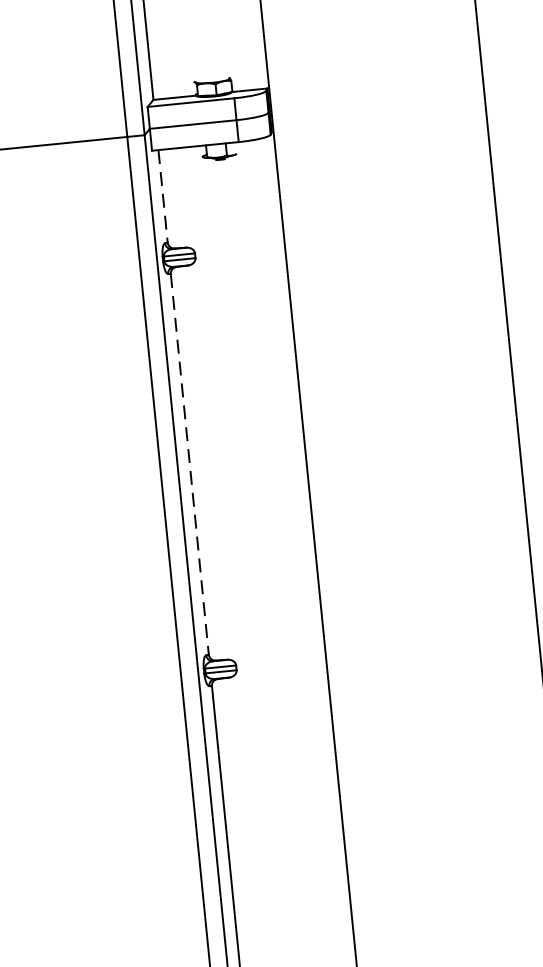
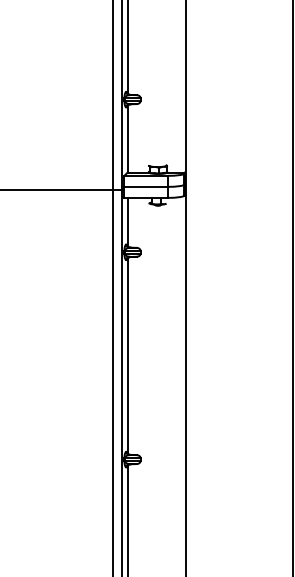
line: (162, 197) -> (127, 221), dashed -> solid
line: (189, 463) -> (127, 355), dashed -> solid

